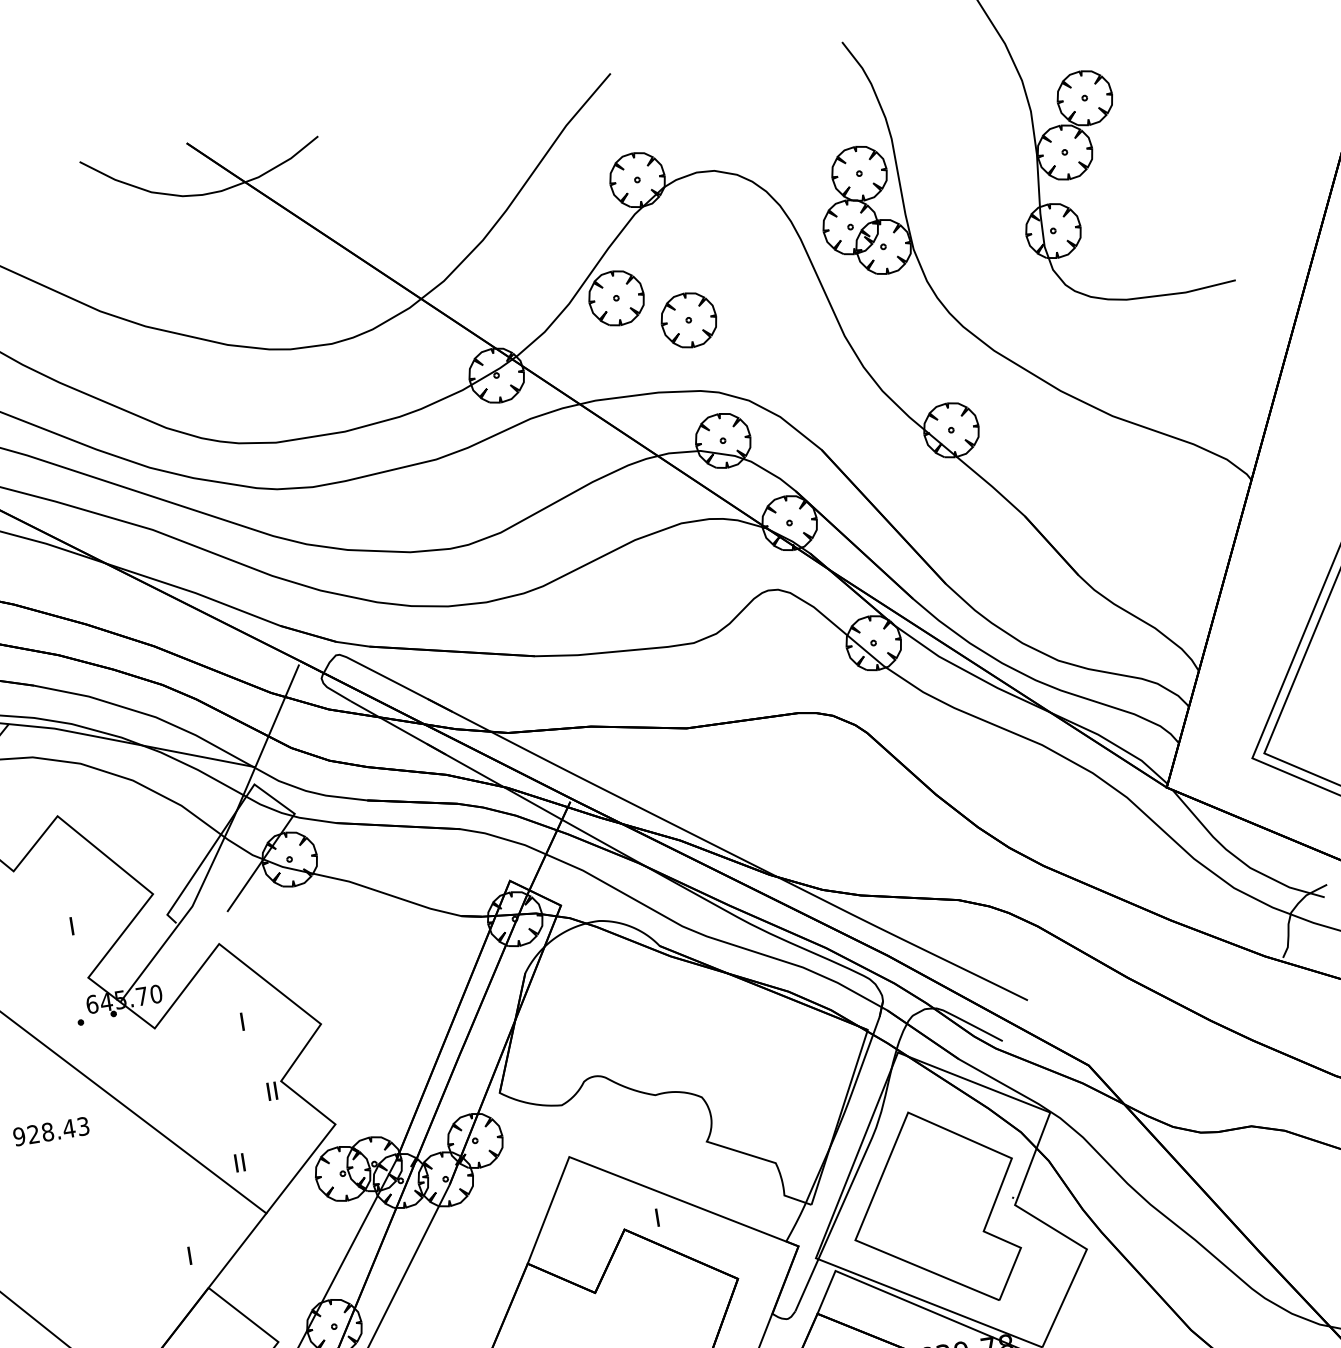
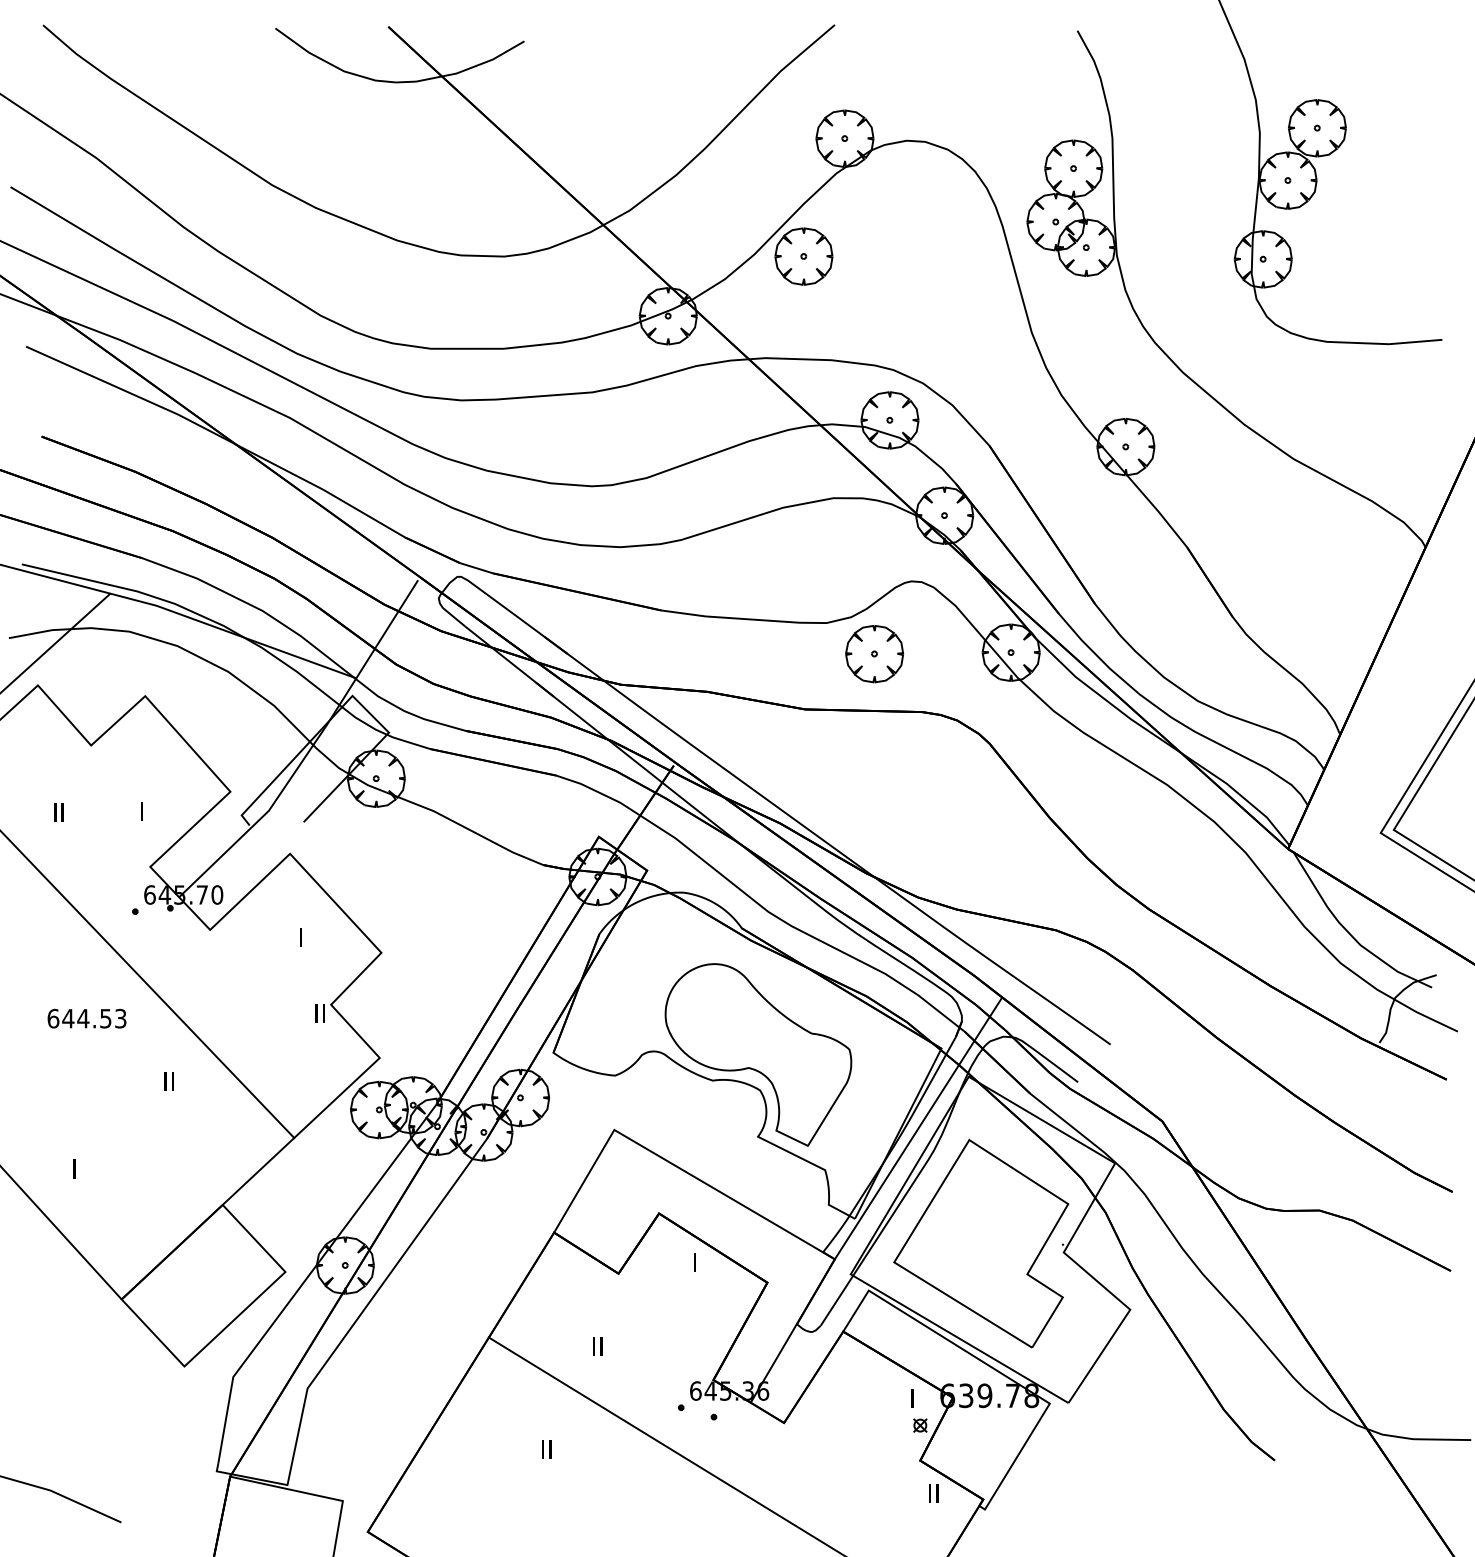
part: (688, 320) -> (874, 654), moved
part: (694, 1063) -> (758, 1054), added
line: (858, 1109) -> (918, 1128), added
text: (44, 1132) -> (79, 1018), 928.43 -> 644.53
text: (239, 1162) -> (168, 1081), moved
text: (657, 1217) -> (694, 1262), moved
text: (189, 1255) -> (74, 1168), moved

